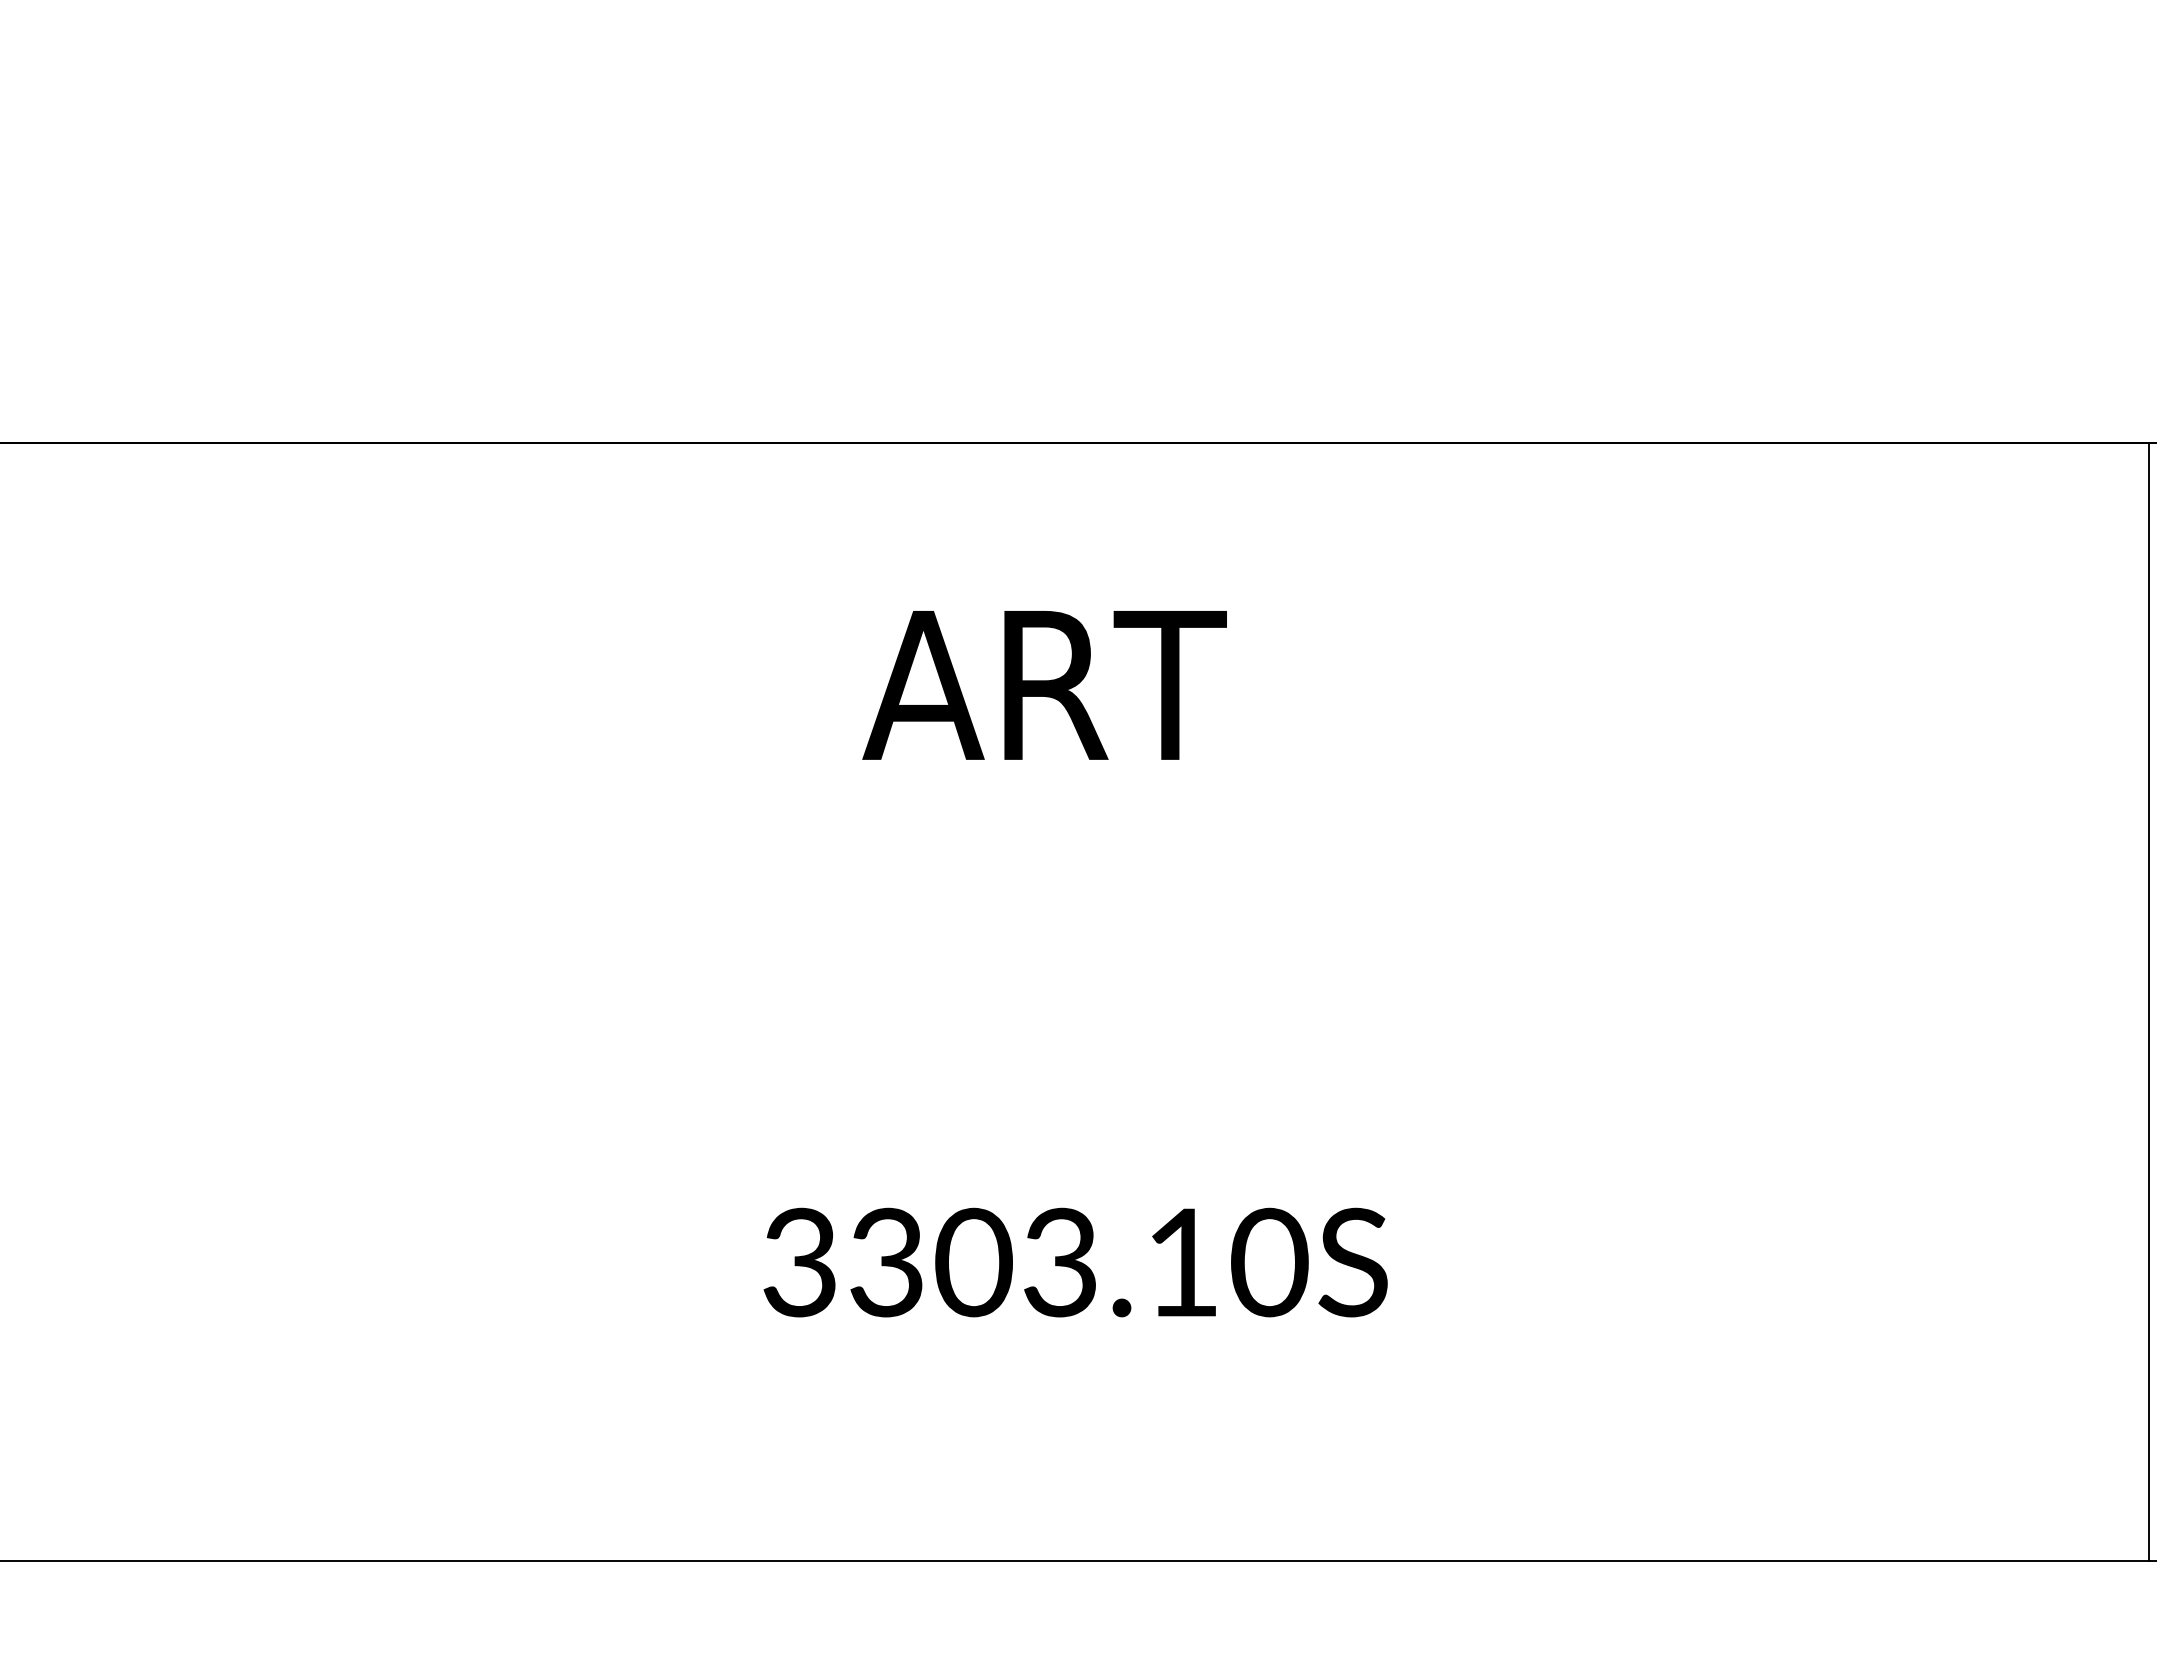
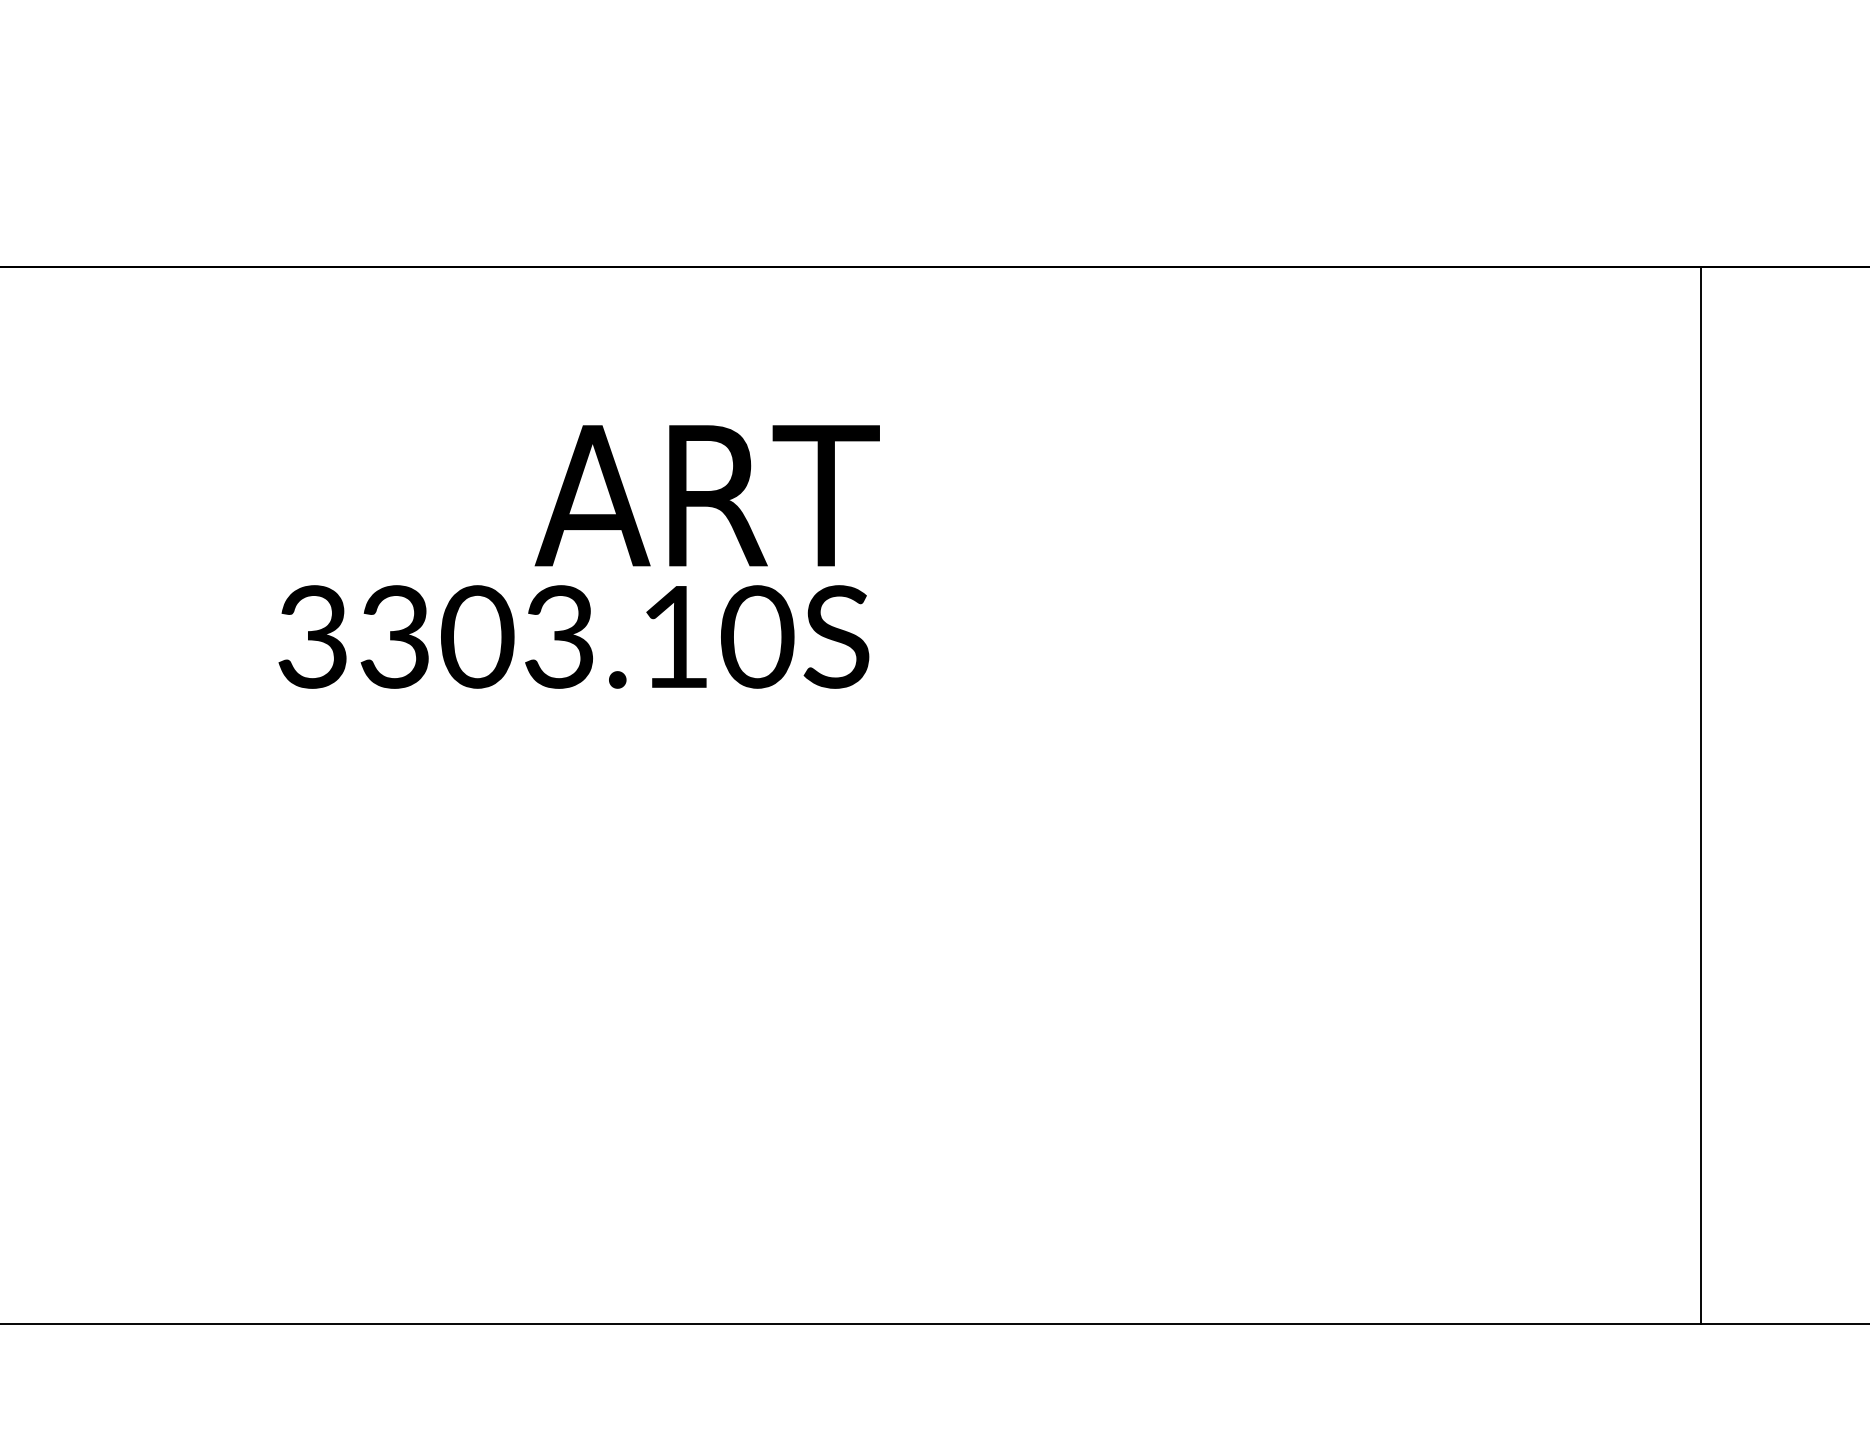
line: (2149, 1001) -> (1701, 794), moved
text: (1075, 1262) -> (573, 636), moved

